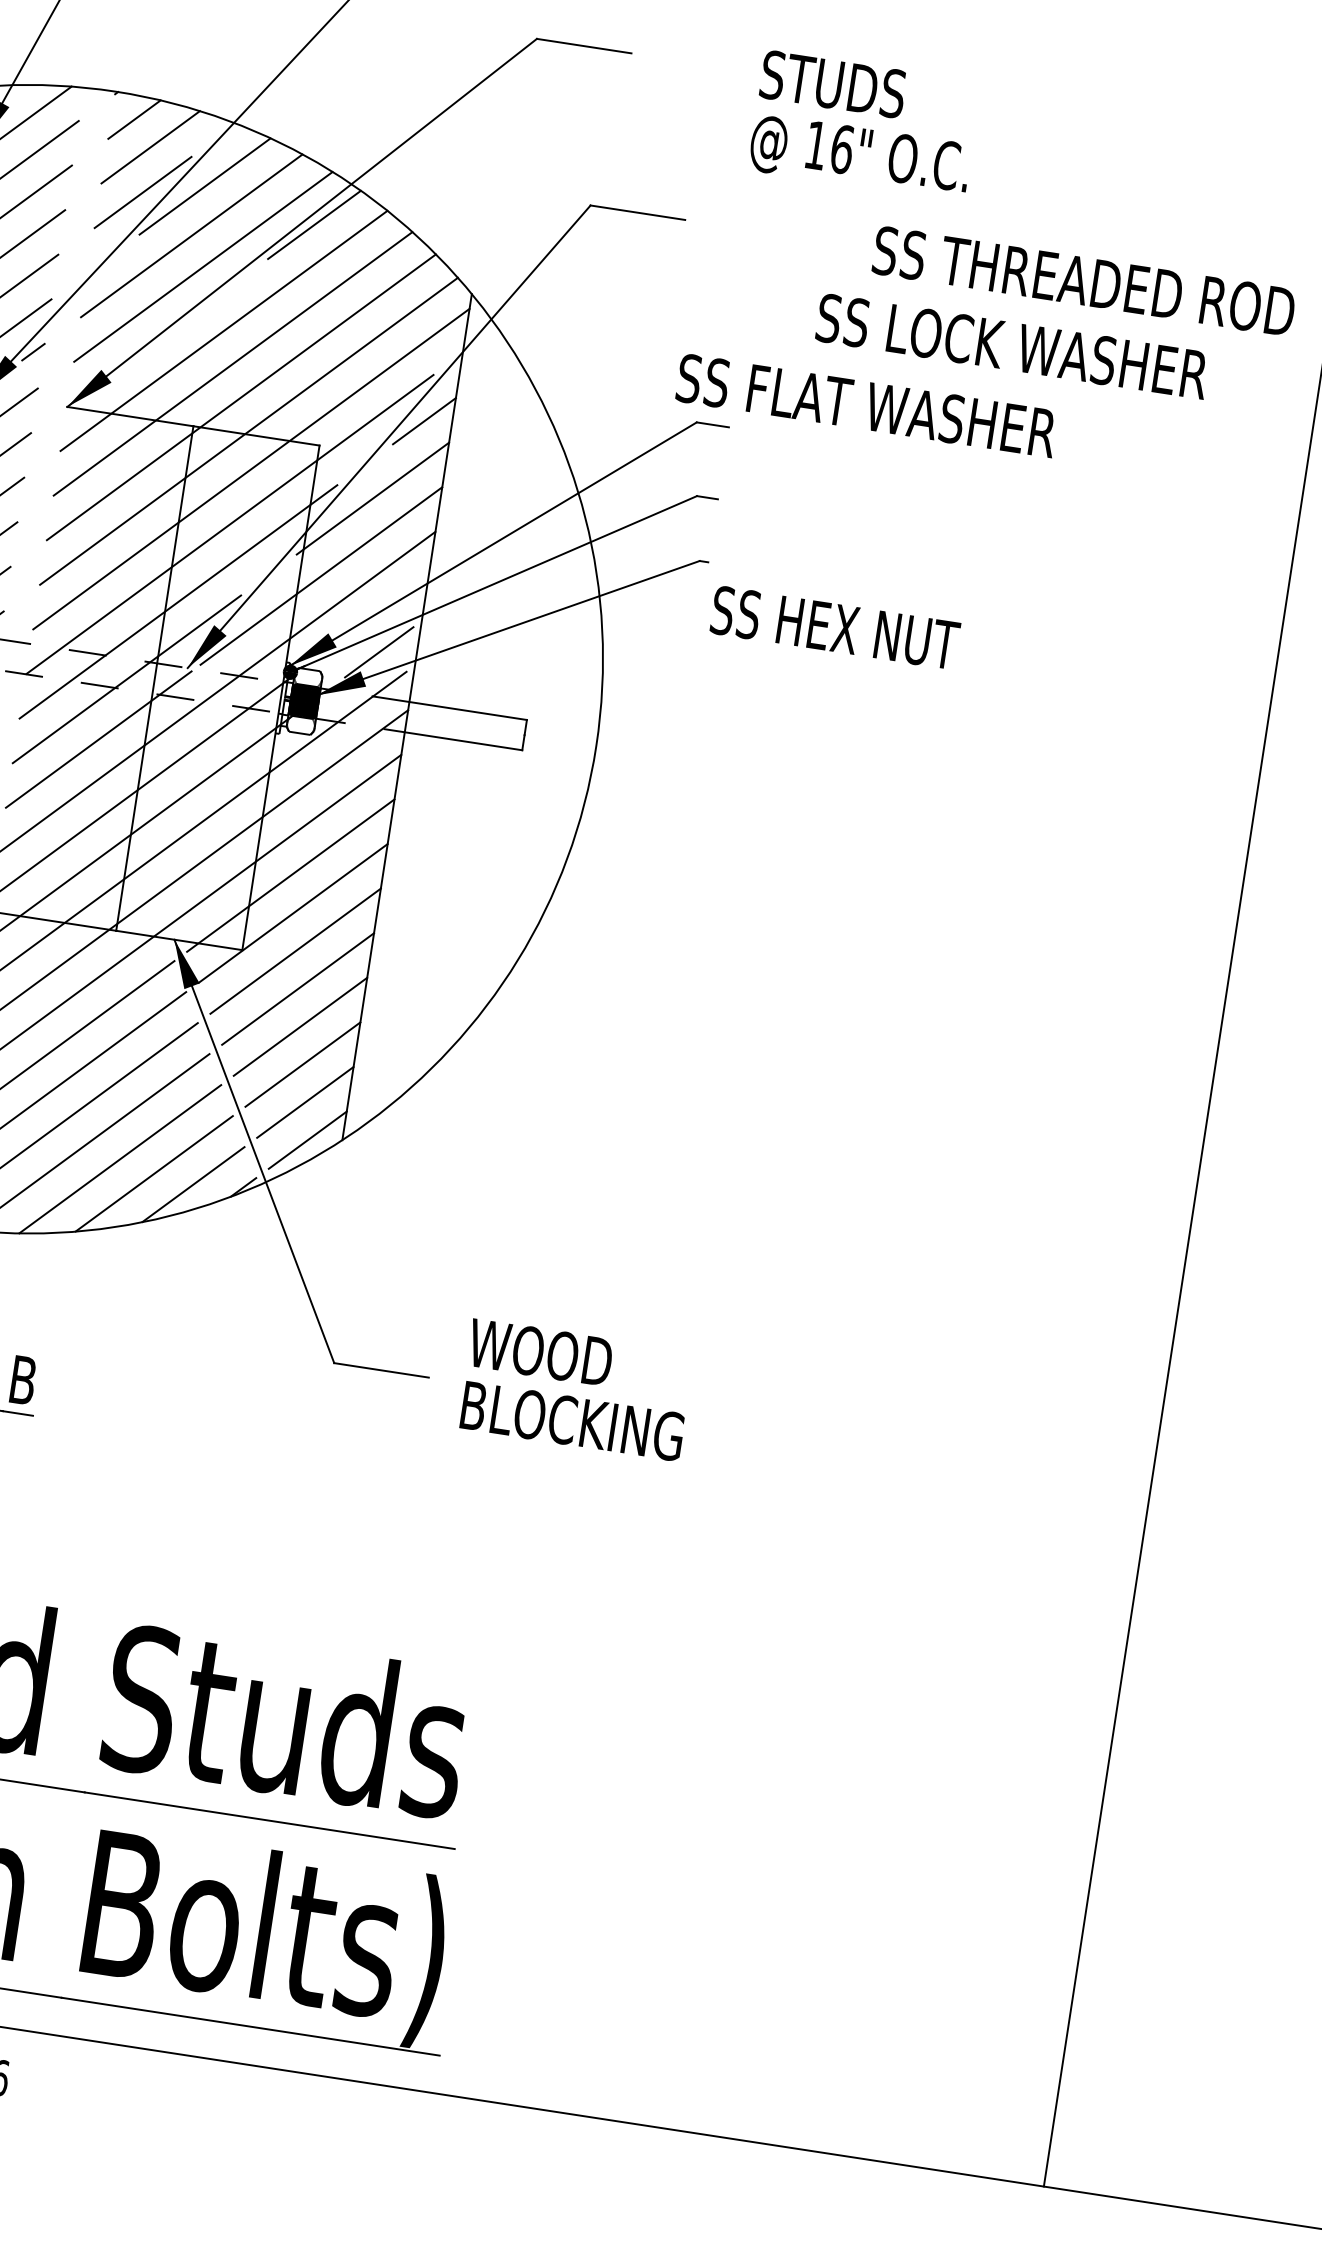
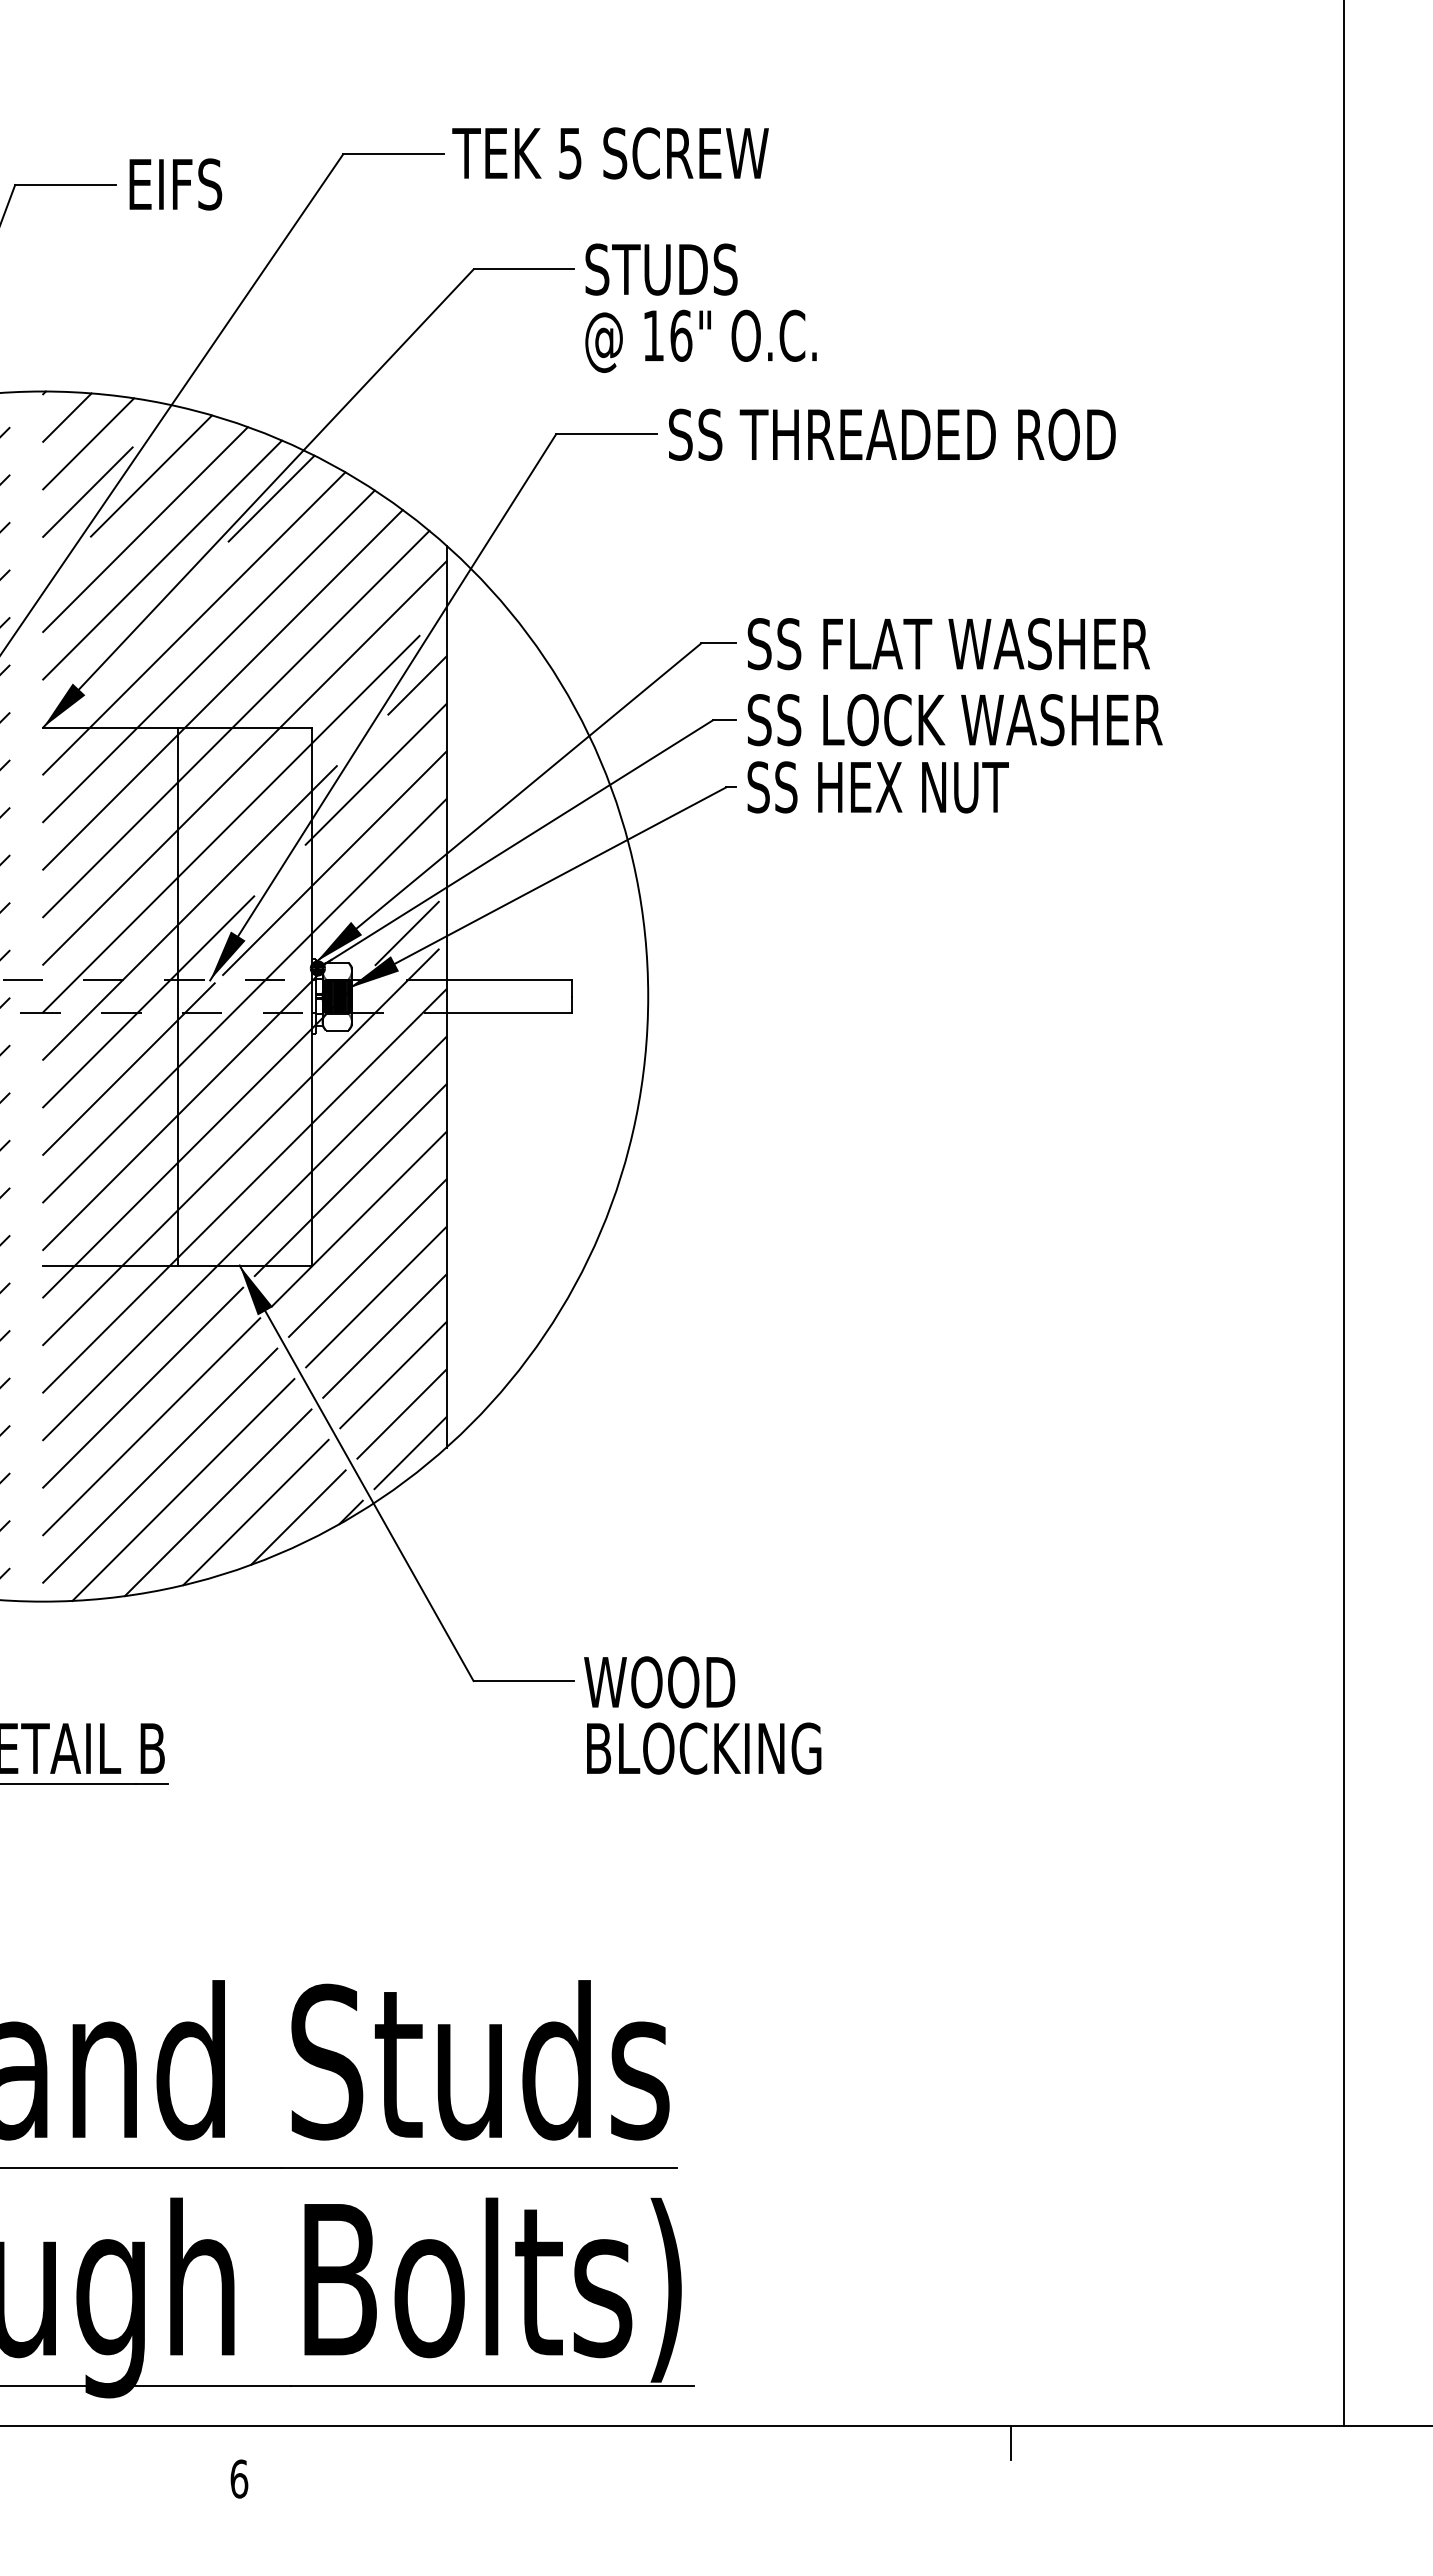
text: (864, 125) -> (700, 307), moved
text: (1084, 281) -> (892, 434), moved
text: (1011, 346) -> (954, 720), moved
text: (866, 406) -> (948, 644), moved
text: (834, 627) -> (877, 787), moved
text: (575, 1389) -> (702, 1715), moved
line: (729, 2154) -> (1011, 2442), added

